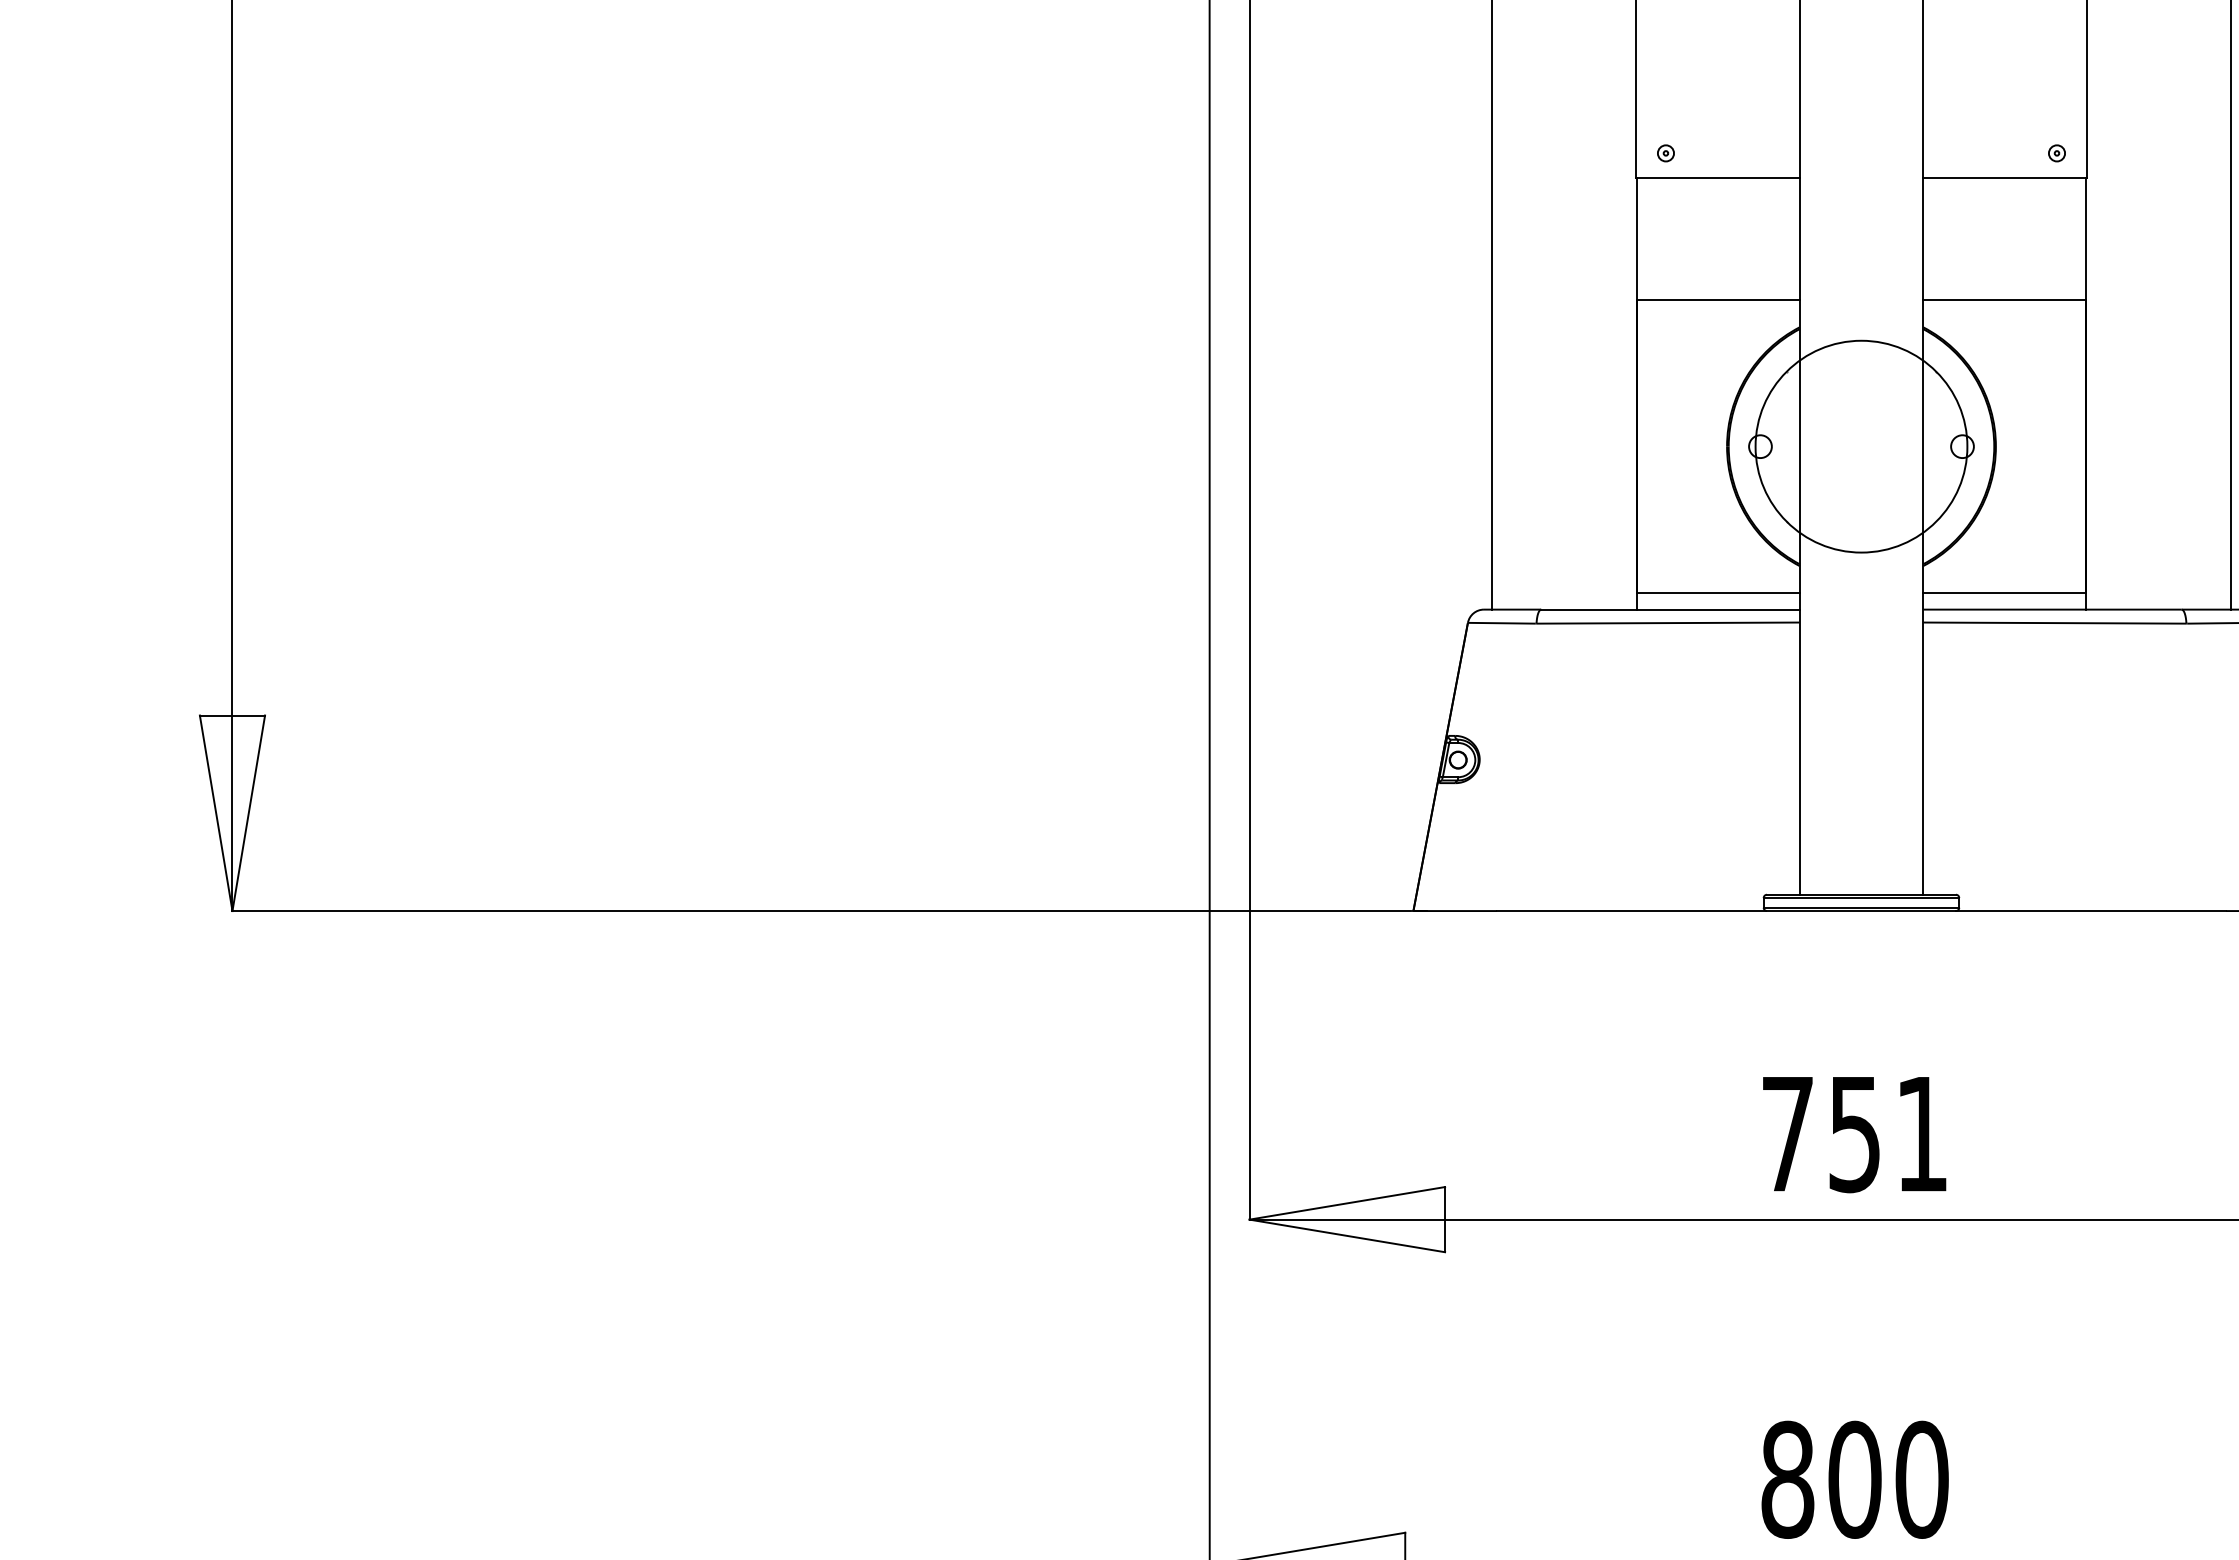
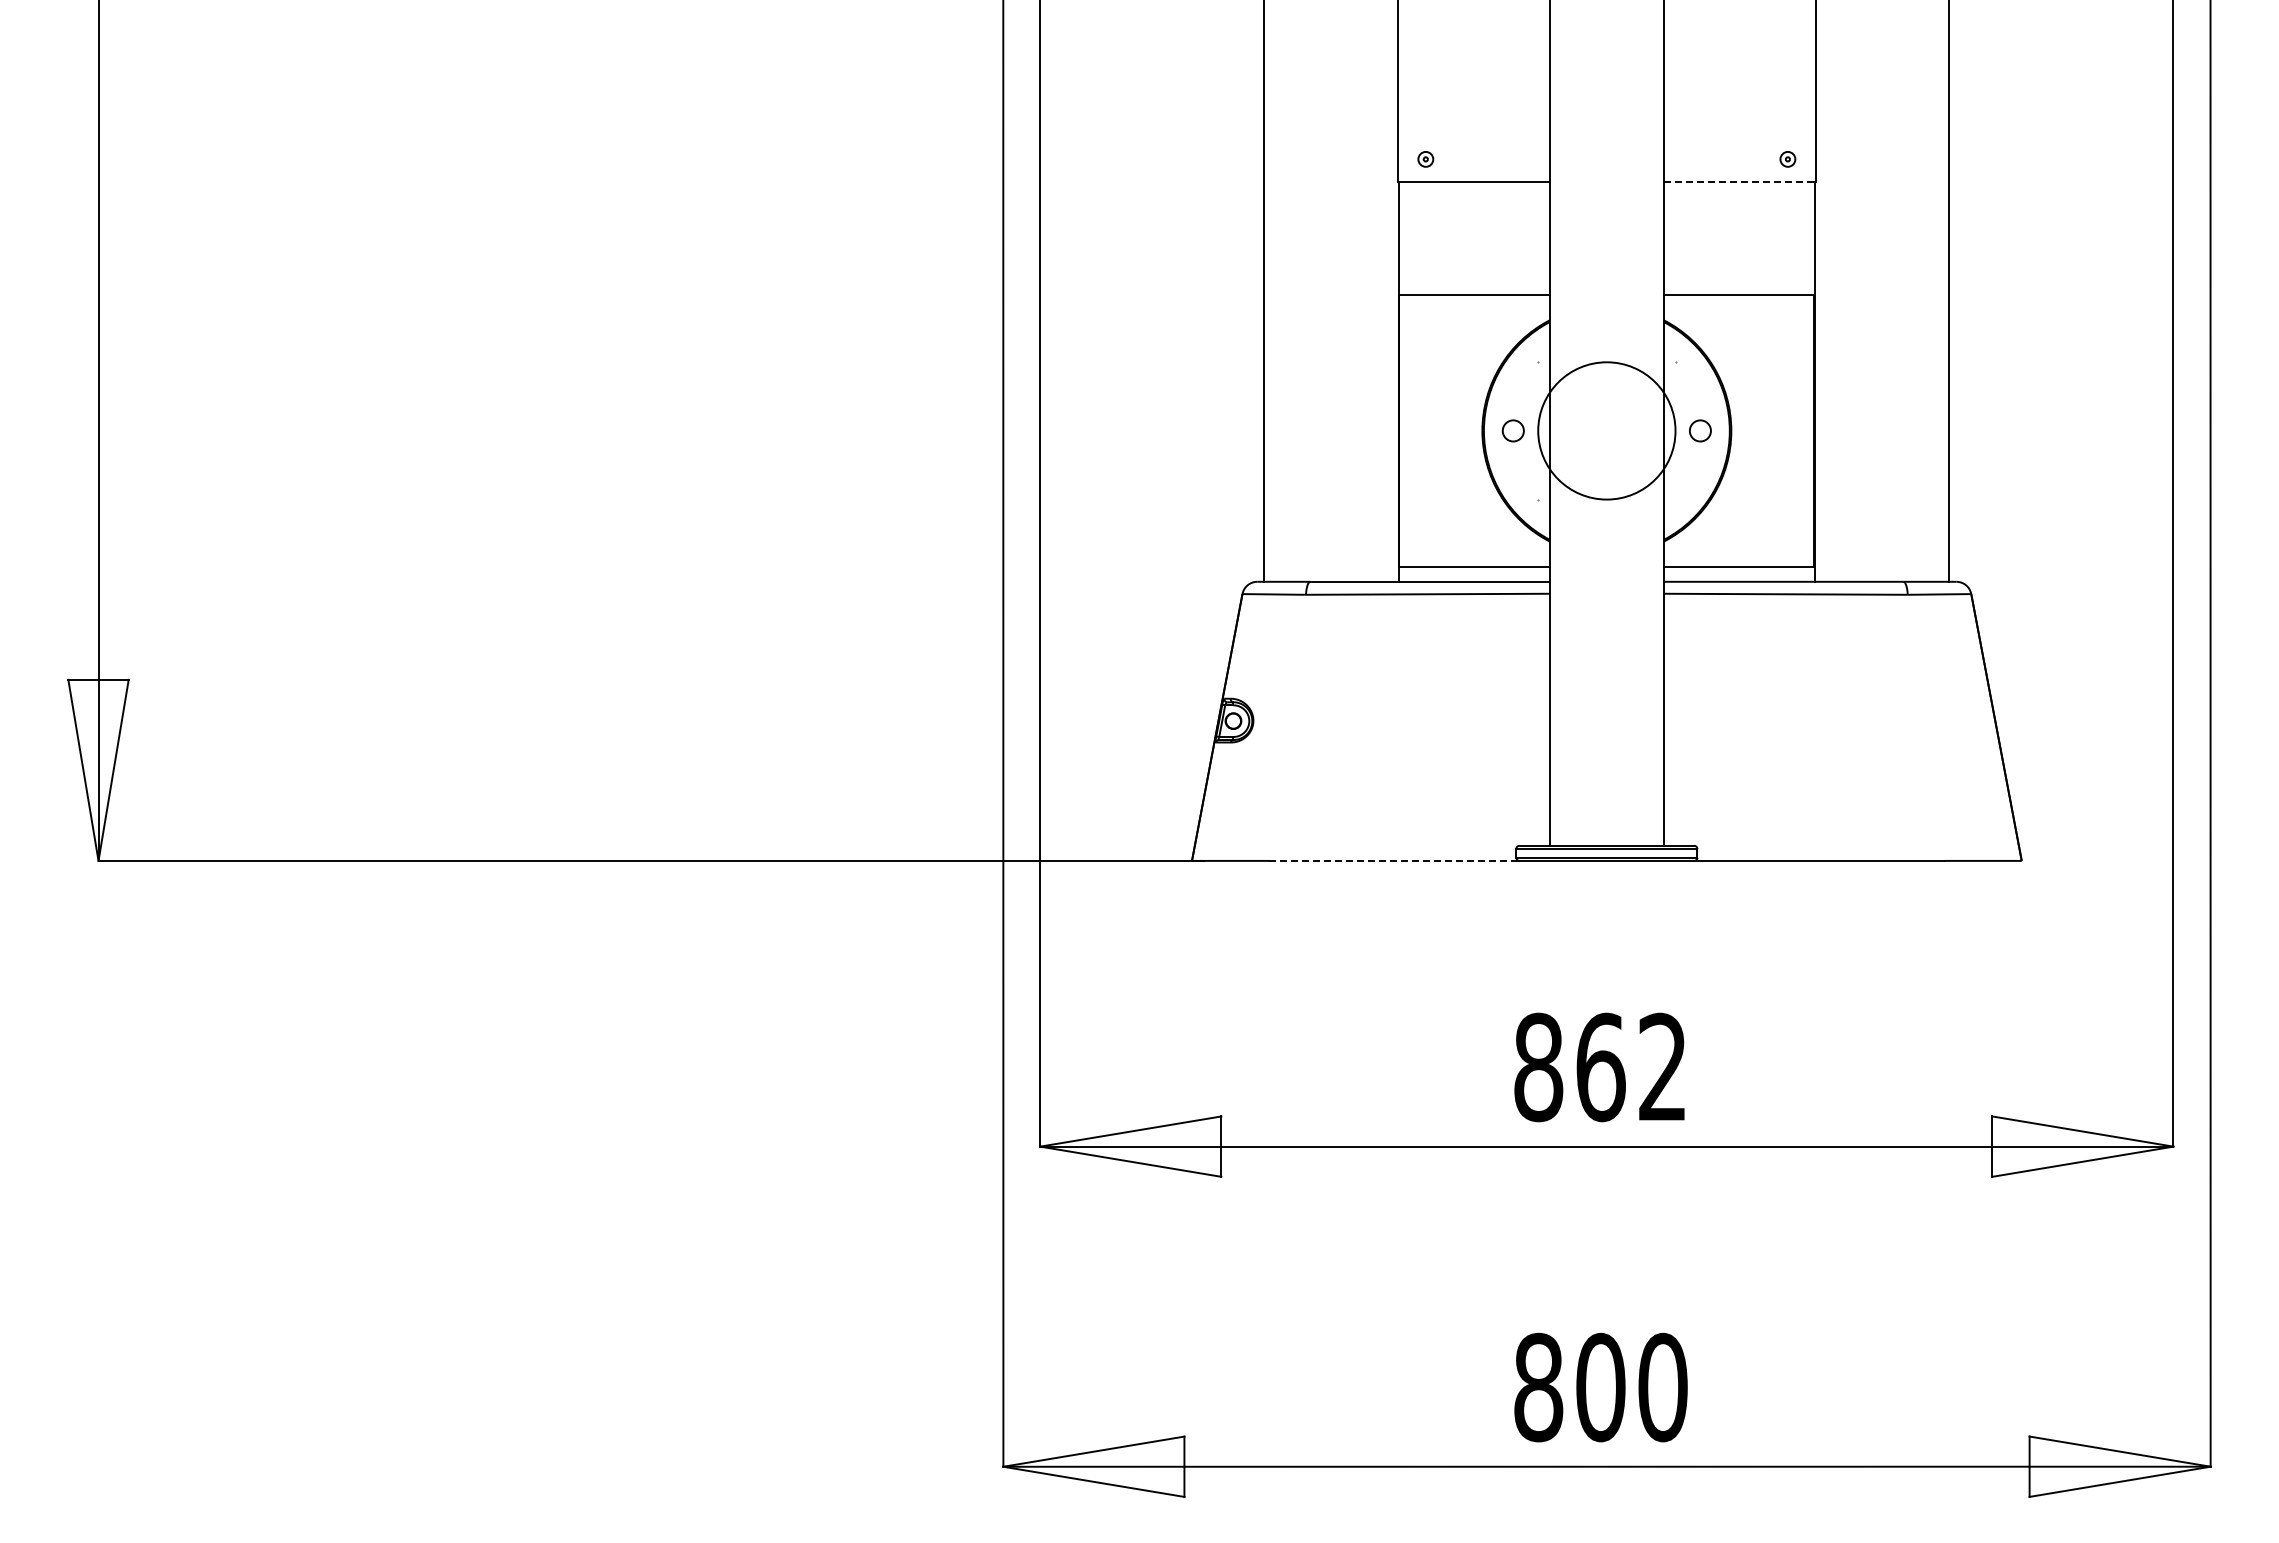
line: (2005, 178) -> (1740, 182), solid -> dashed
circle: (1861, 446) -> (1606, 430), size x0.7
line: (1632, 910) -> (1394, 860), solid -> dashed
text: (1853, 1134) -> (1599, 1067), 751 -> 862

